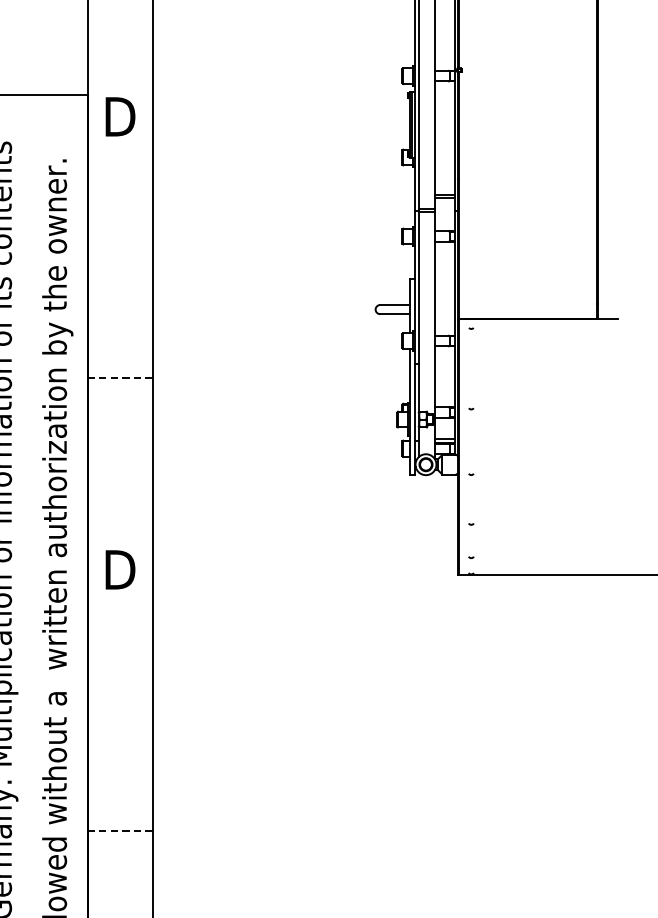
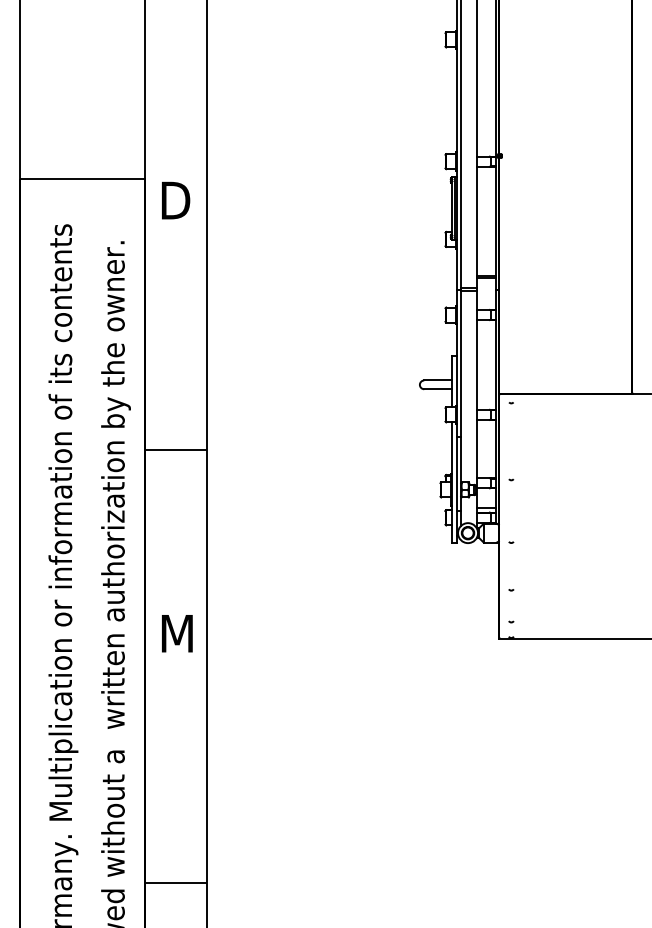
line: (121, 377) -> (176, 449), dashed -> solid
text: (124, 569) -> (179, 633), D -> M
line: (121, 830) -> (176, 882), dashed -> solid

